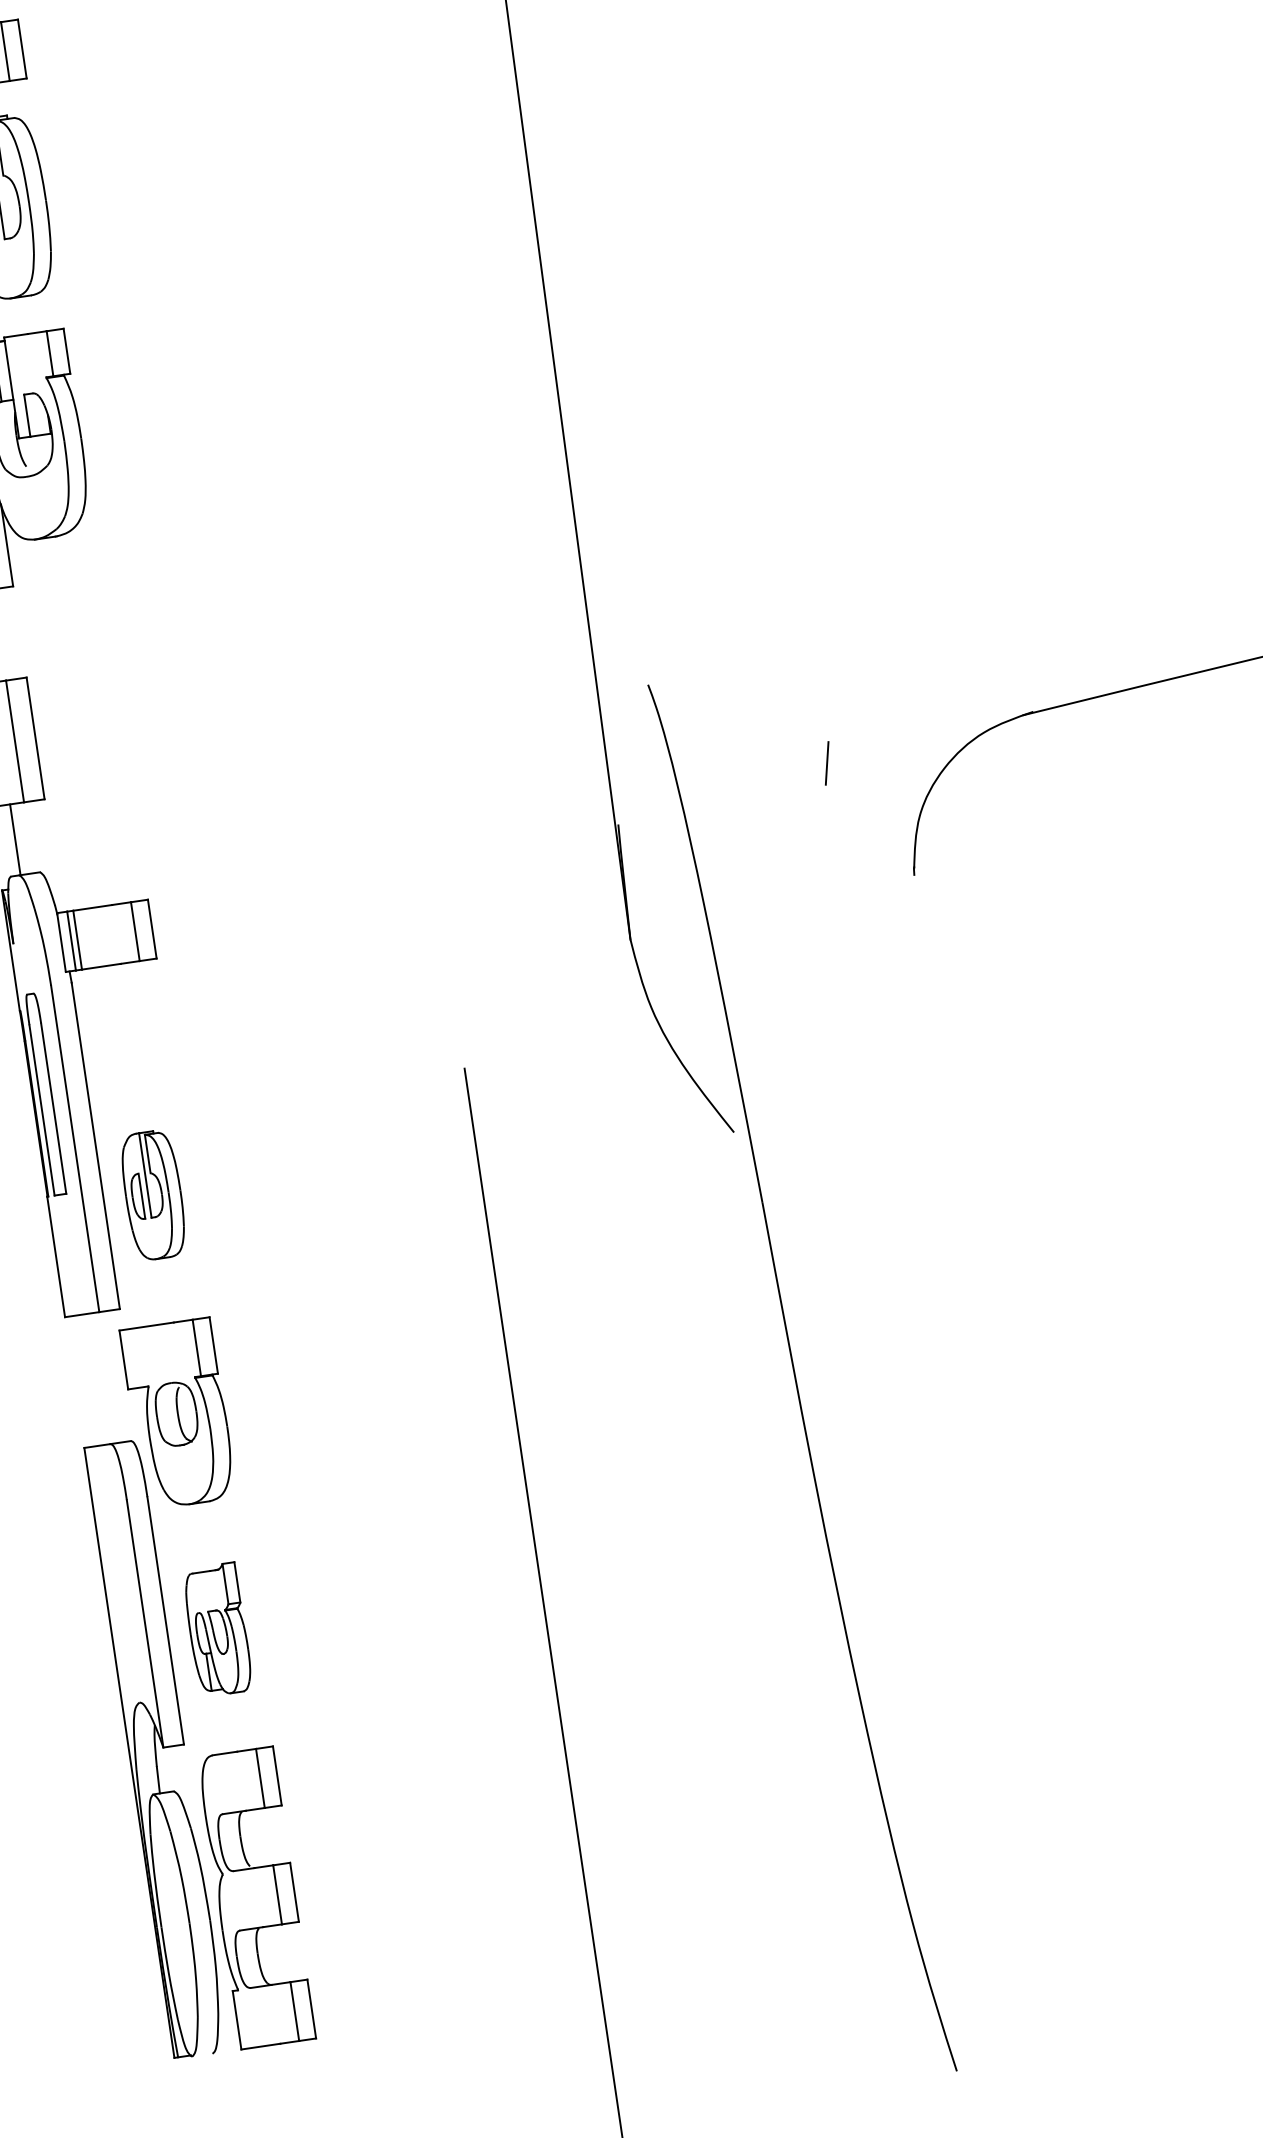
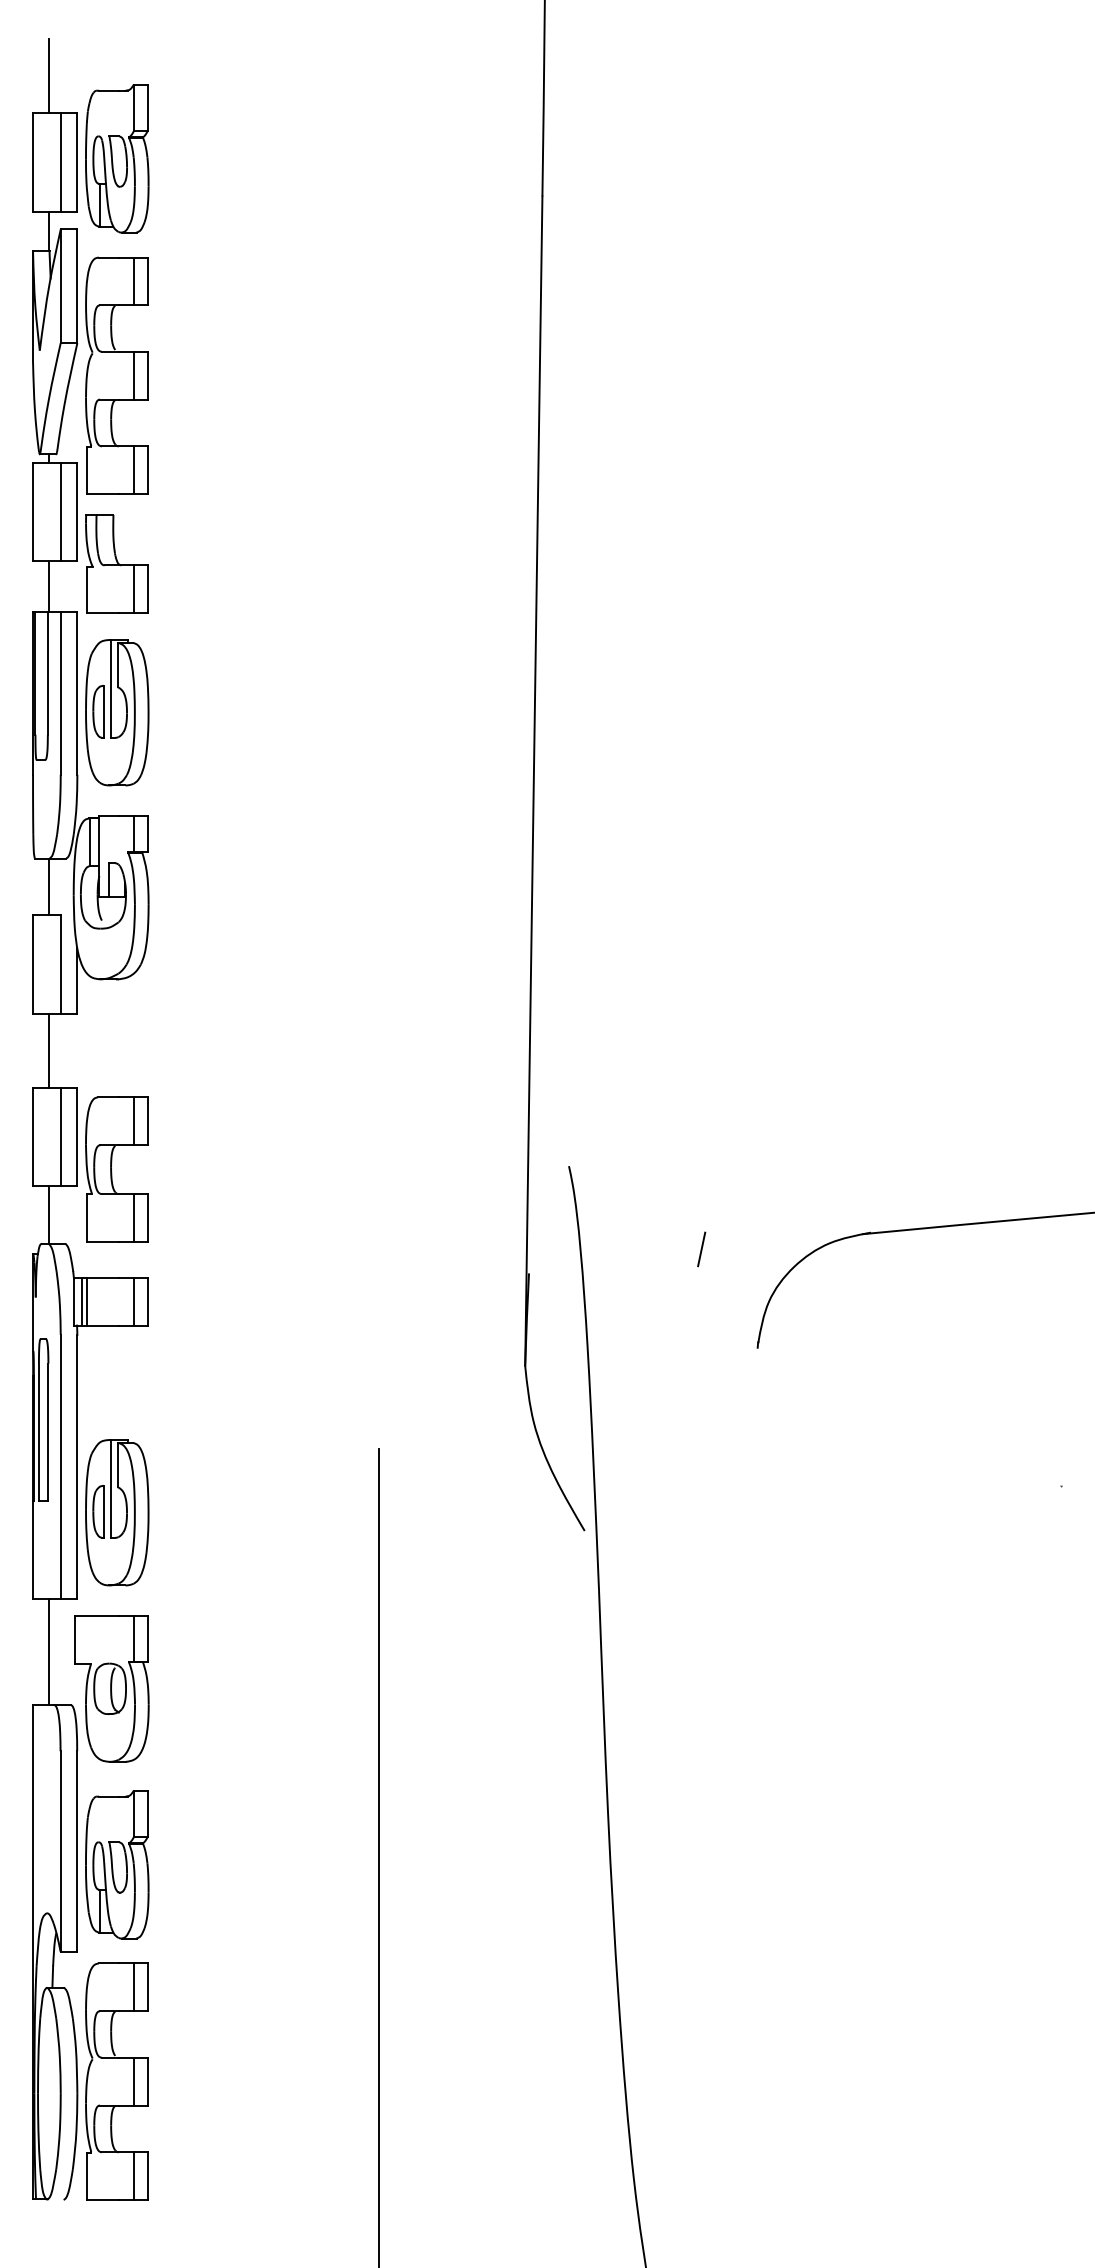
part: (89, 771) -> (116, 1169), added
part: (153, 1194) -> (117, 1512), size x1.43
line: (95, 1378) -> (49, 1651), added
part: (217, 1629) -> (117, 1864), size x1.43

